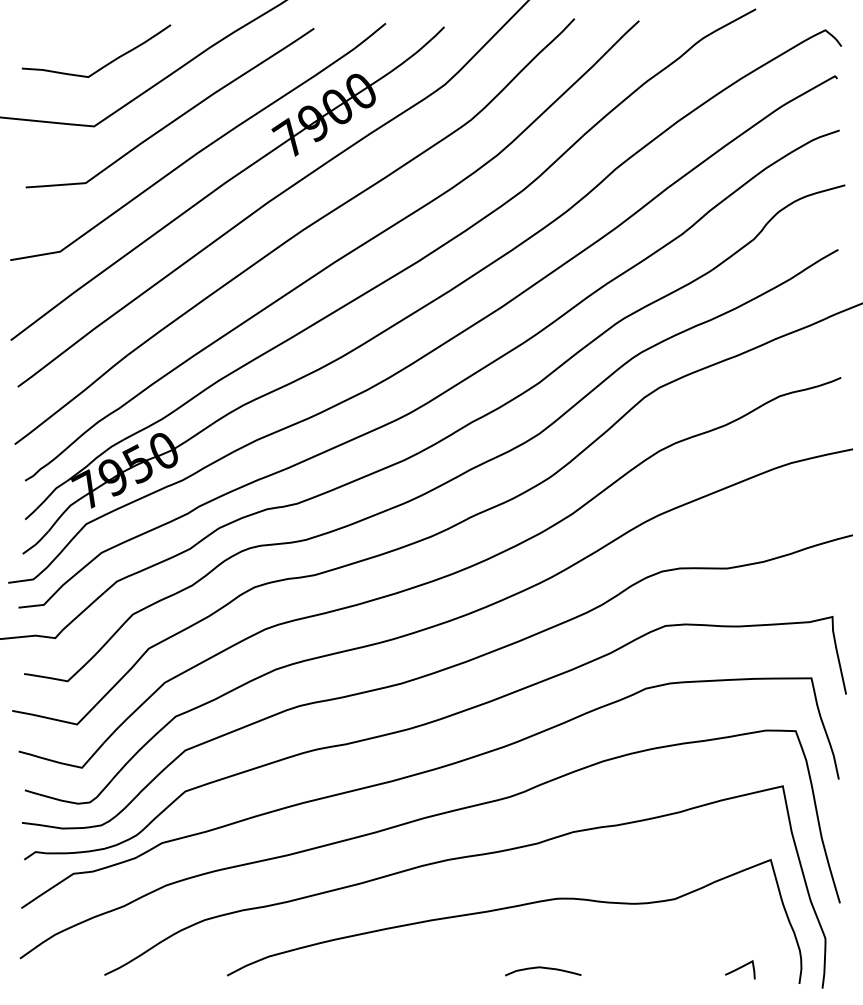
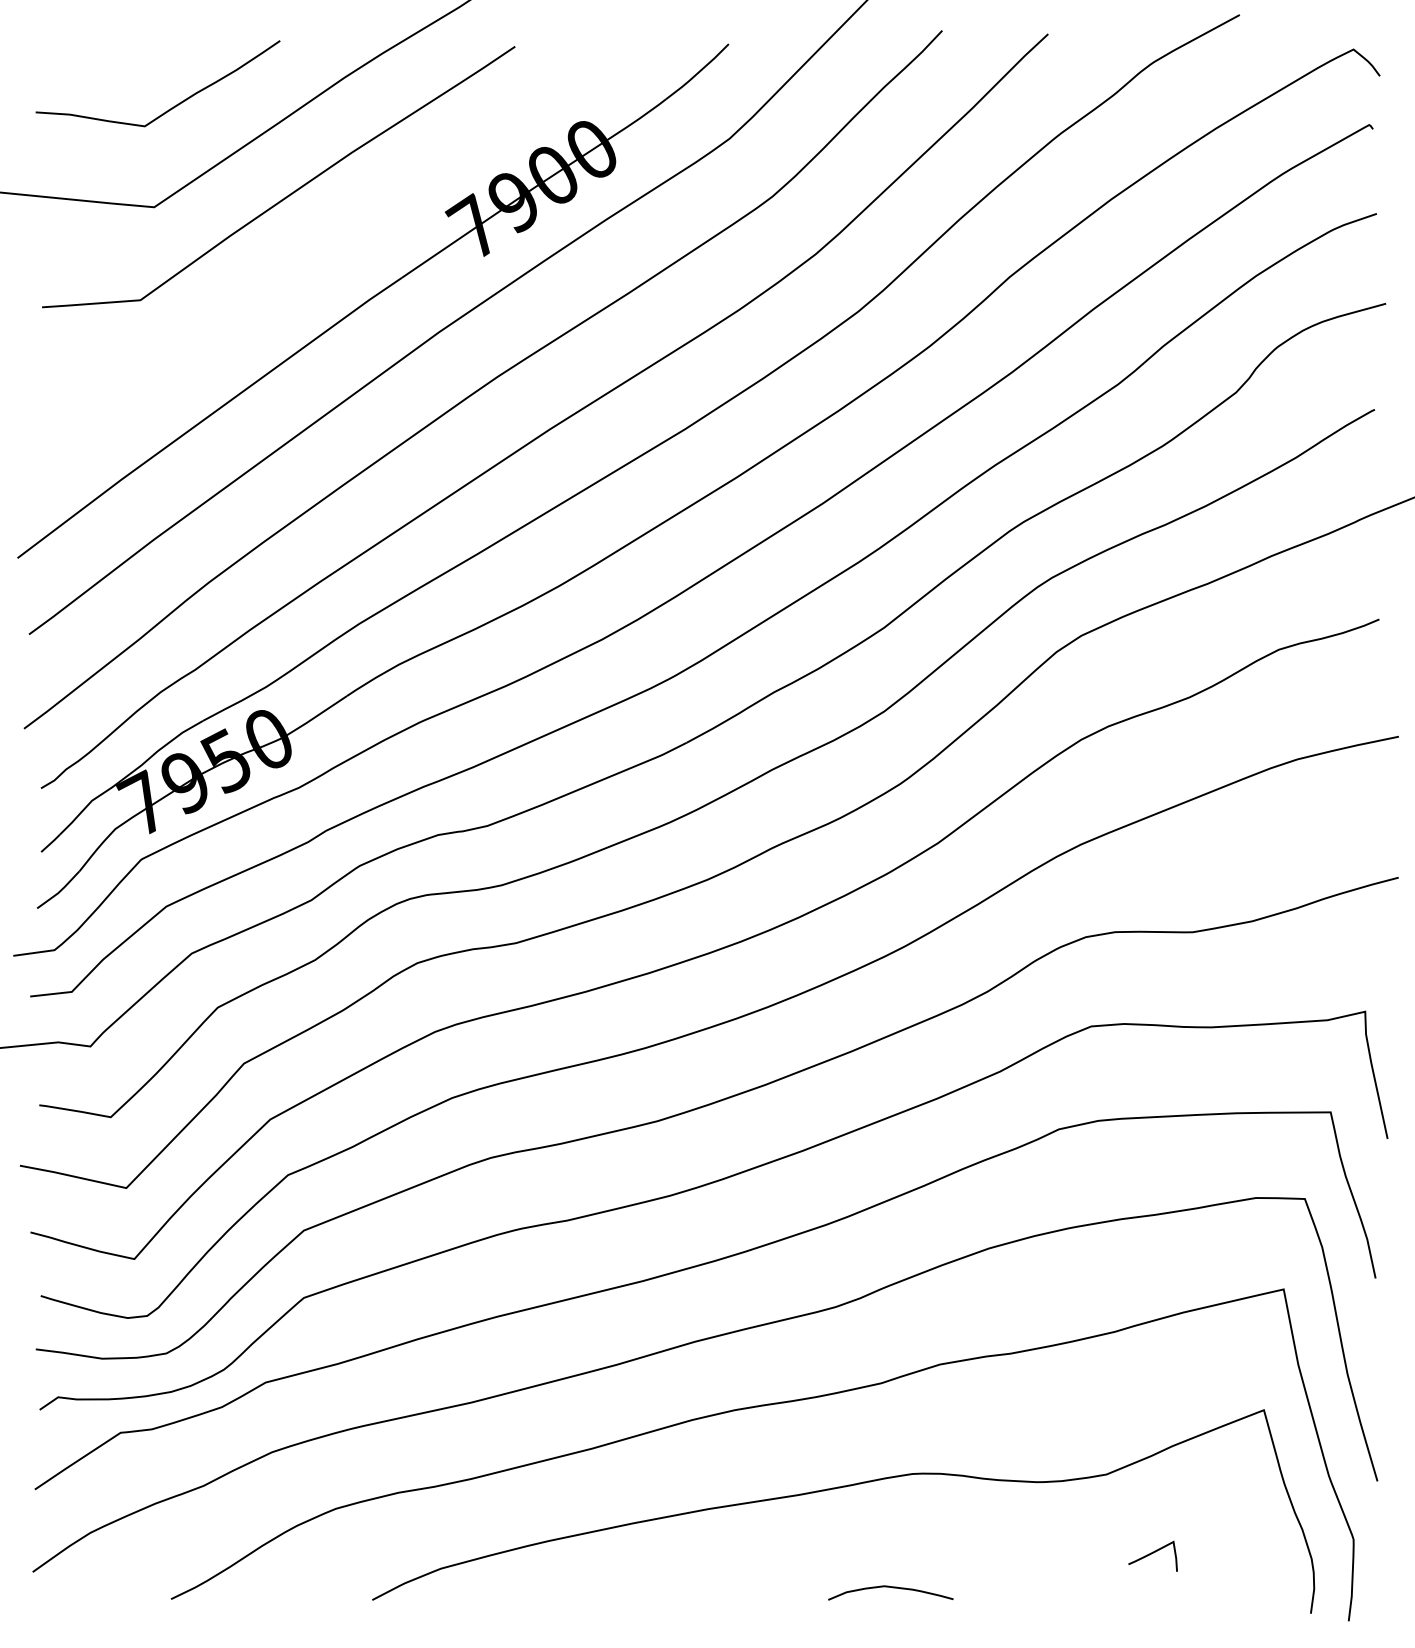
curve: (202, 148) -> (331, 243), removed
curve: (740, 968) -> (1153, 1553), moved

